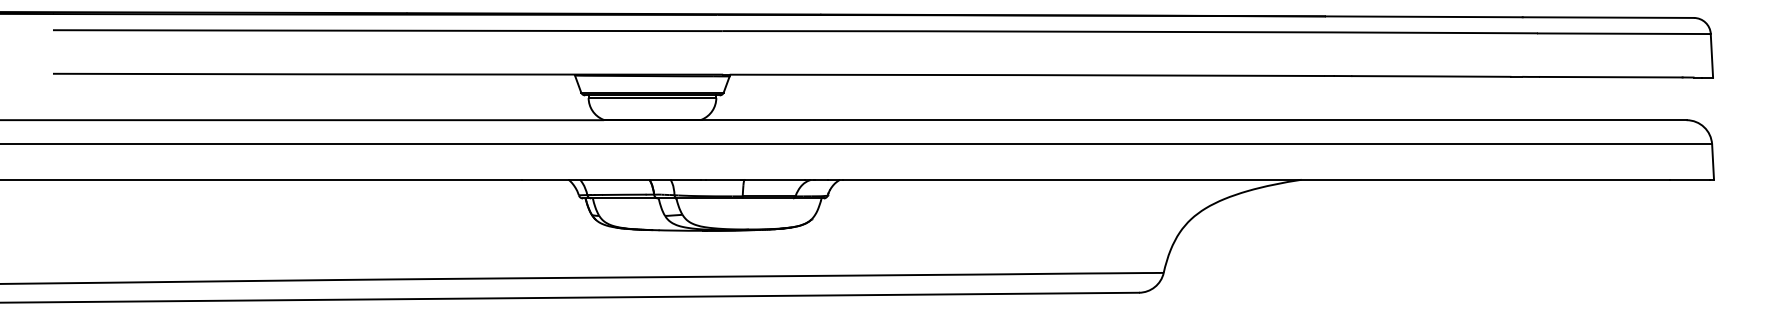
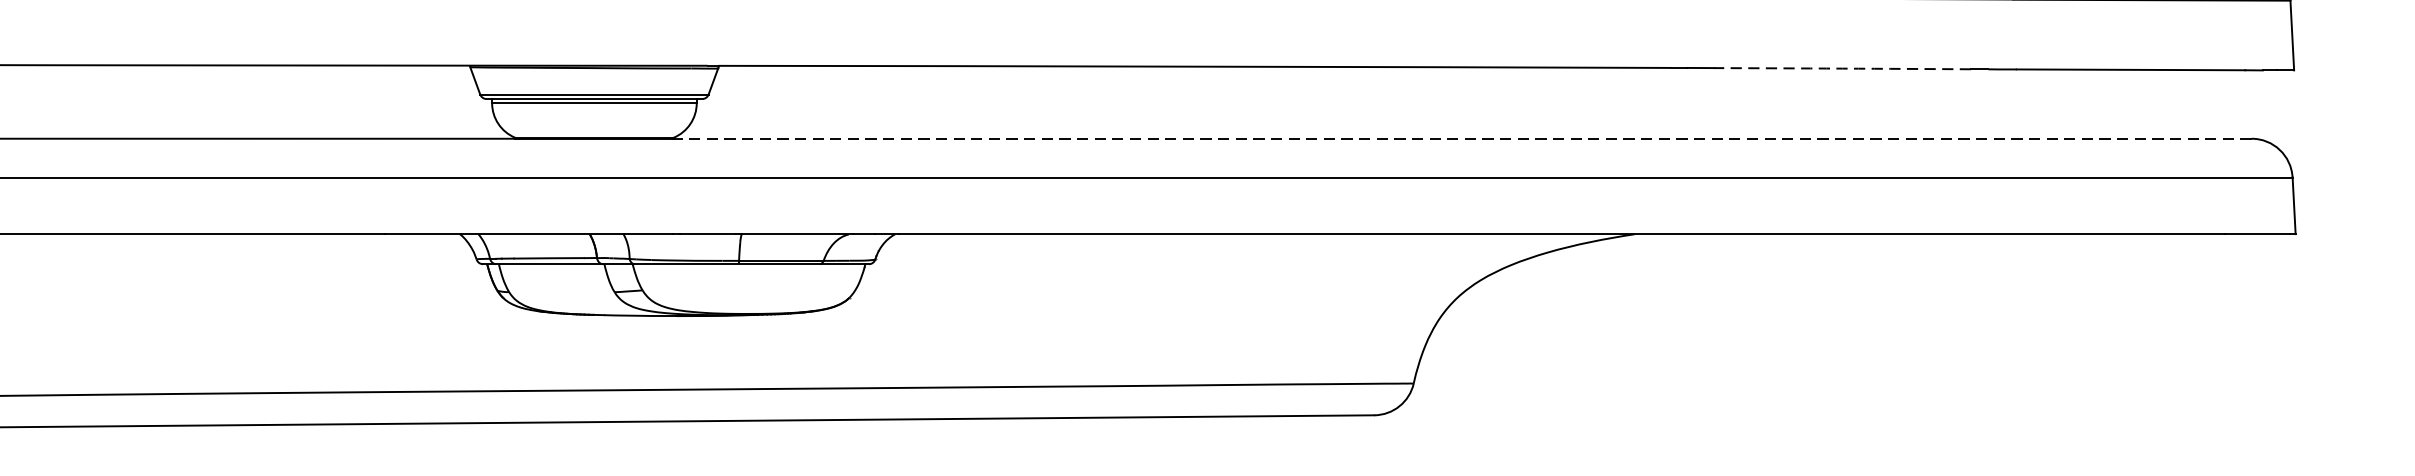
arc: (1431, 76) -> (1842, 68), solid -> dashed
line: (1193, 120) -> (1461, 139), solid -> dashed

